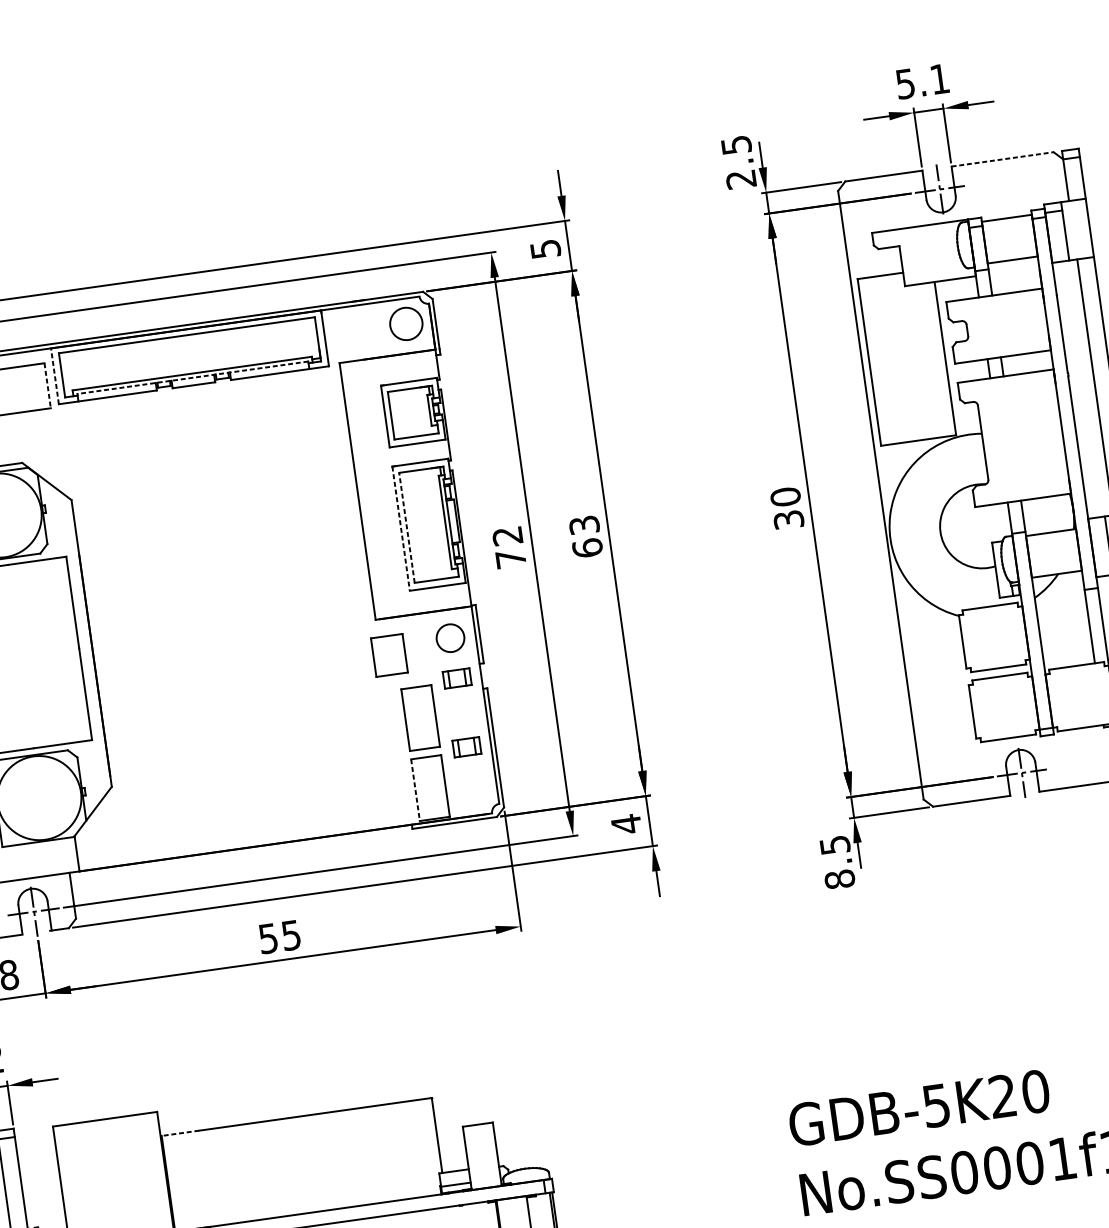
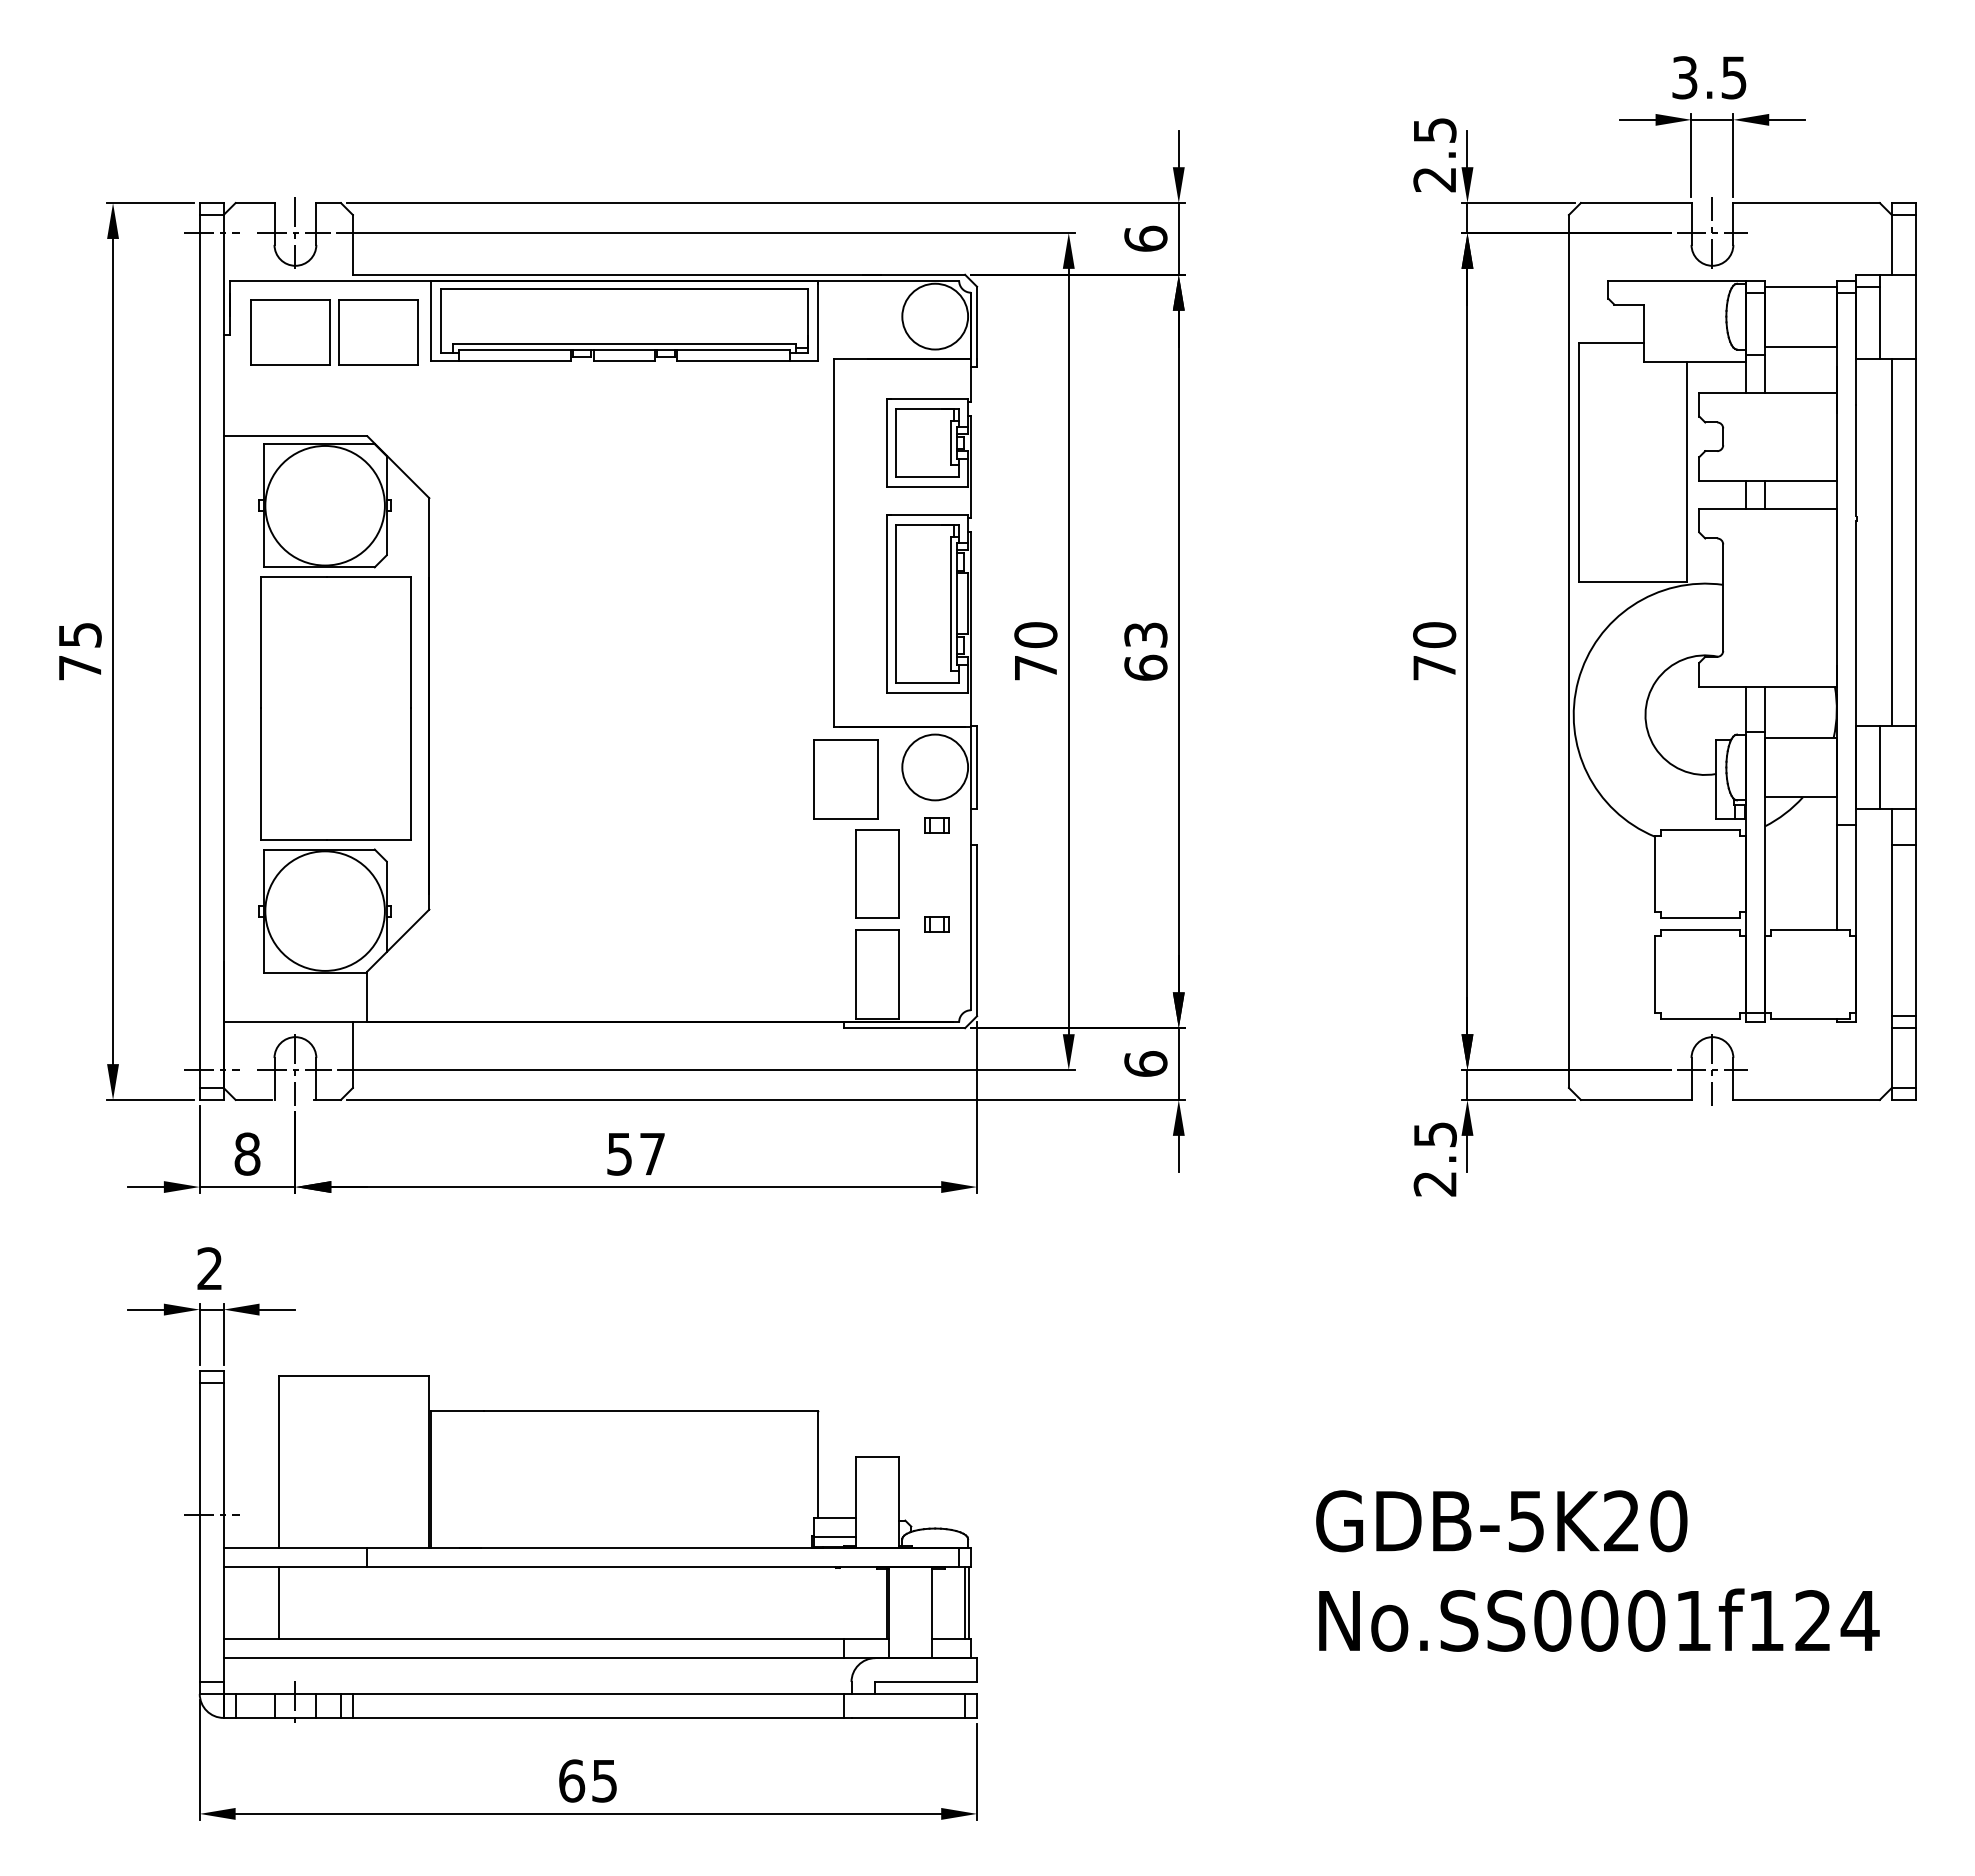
text: (922, 81) -> (1709, 77), 5.1 -> 3.5
line: (1003, 159) -> (1807, 203), dashed -> solid
text: (545, 248) -> (1145, 238), 5 -> 6
circle: (406, 323) -> (935, 316), size x1.43
line: (54, 376) -> (430, 320), dashed -> solid
line: (193, 377) -> (624, 350), dashed -> solid
line: (47, 386) -> (418, 333), dashed -> solid
text: (788, 519) -> (1434, 667), 30 -> 70
line: (406, 527) -> (895, 603), dashed -> solid
line: (401, 529) -> (887, 604), dashed -> solid
text: (507, 536) -> (1035, 635), 72 -> 70
circle: (450, 638) -> (935, 767), size x1.67
part: (389, 655) -> (845, 779), size x1.43
part: (457, 678) -> (936, 825), size x0.62
part: (466, 747) -> (936, 924), size x0.62
line: (415, 790) -> (855, 974), dashed -> solid
text: (626, 823) -> (1145, 1063), 4 -> 6
text: (839, 879) -> (1434, 1183), 8.5 -> 2.5
text: (291, 935) -> (652, 1154), 55 -> 57
line: (180, 1133) -> (457, 1410), dashed -> solid

